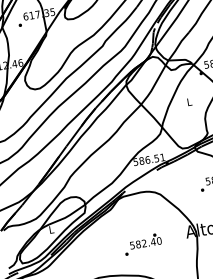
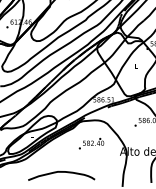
text: (142, 244) -> (91, 143), moved

